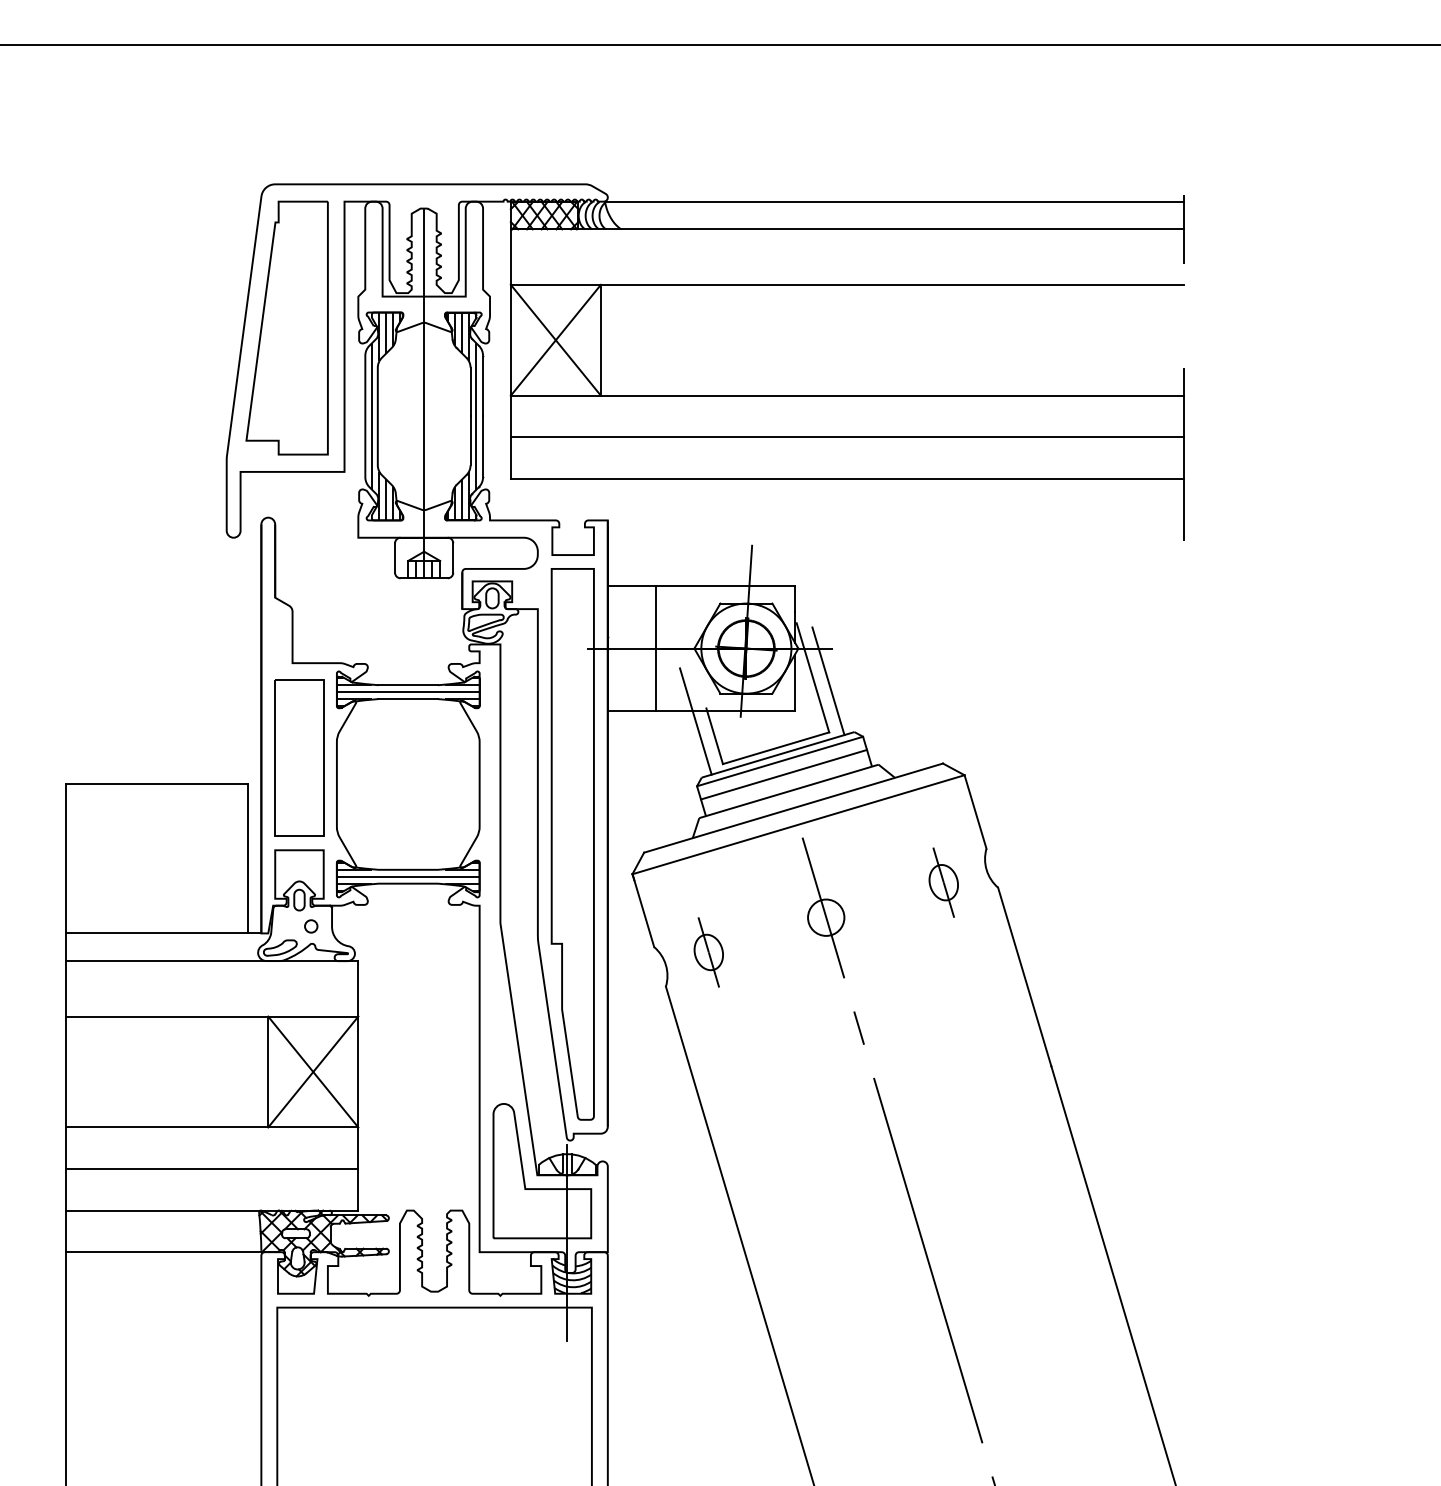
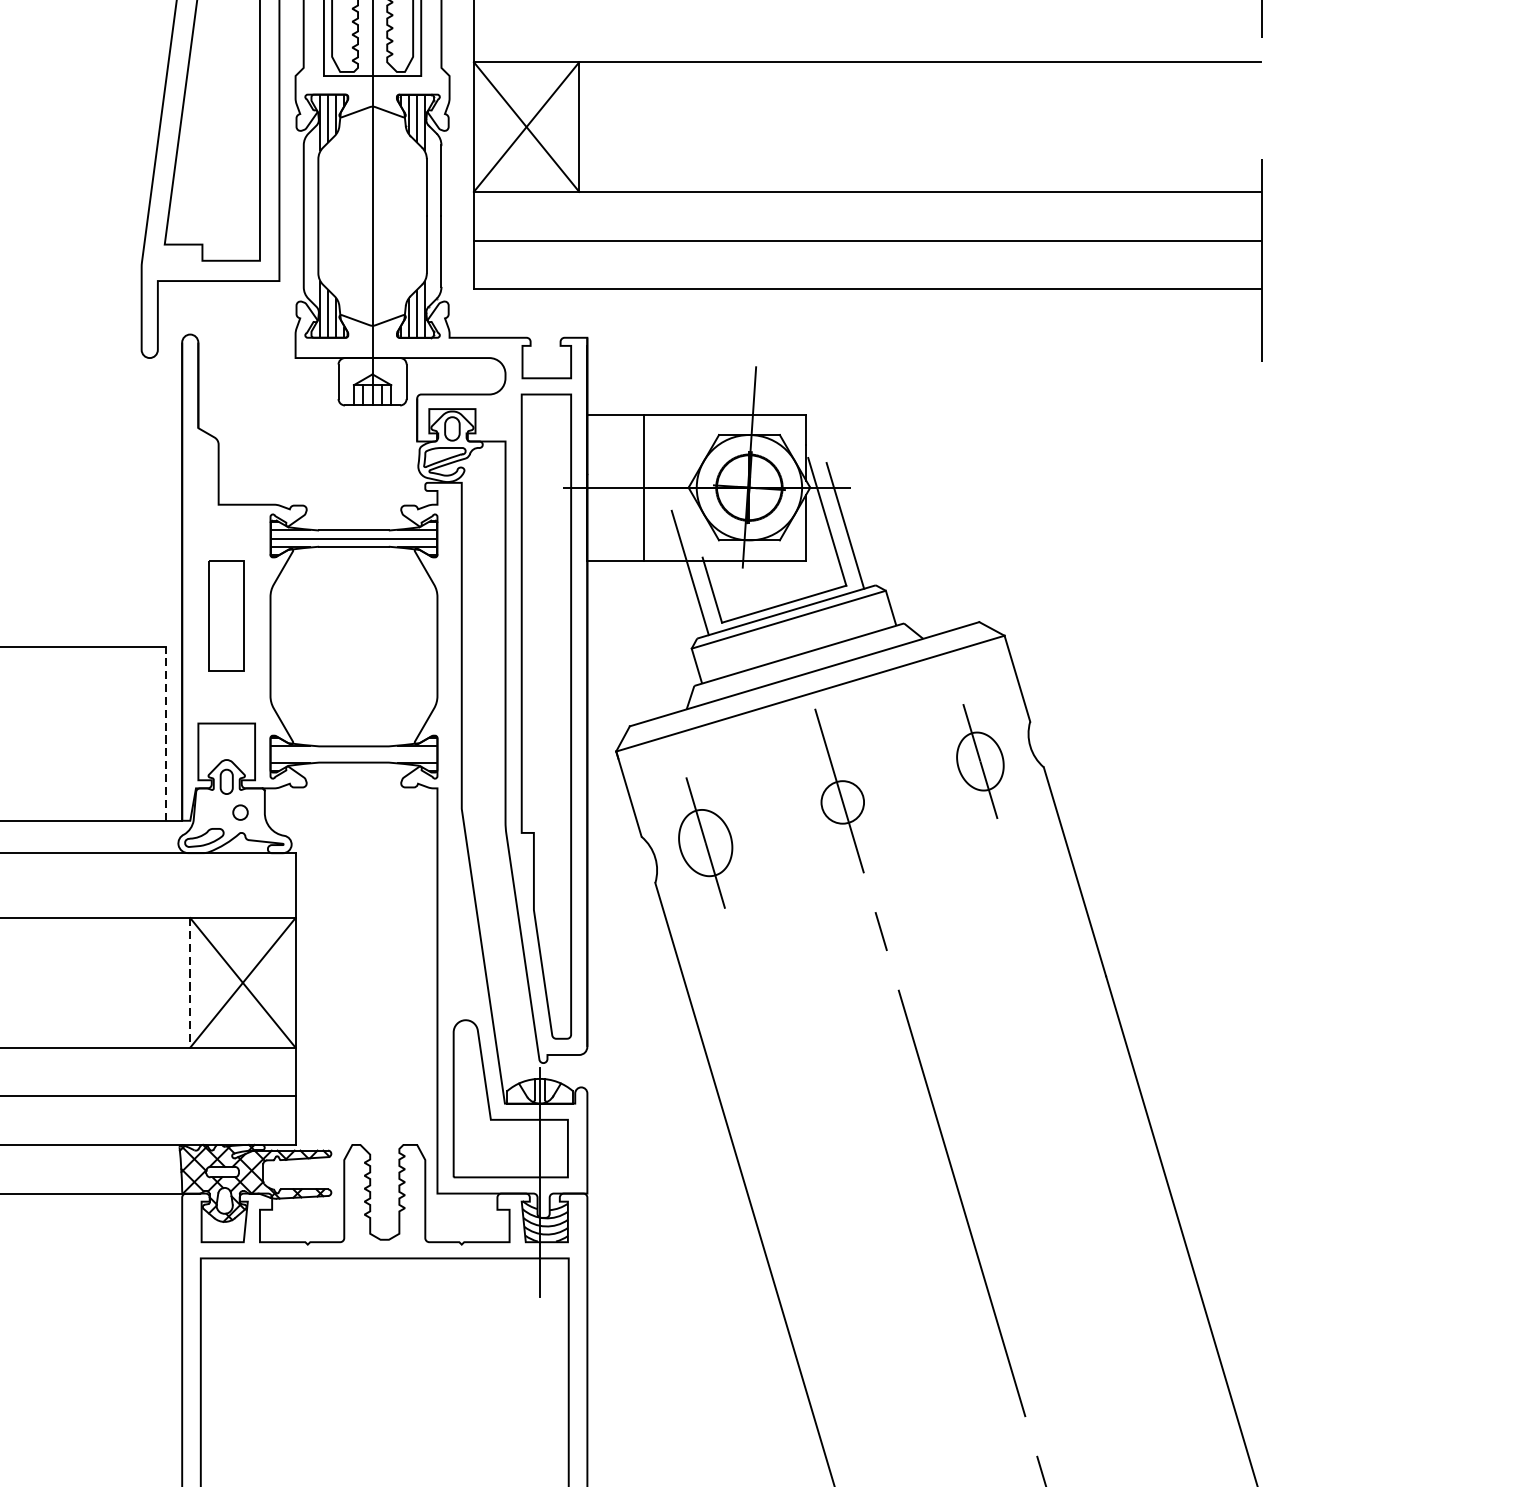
line: (372, 416) -> (312, 216), removed
line: (476, 416) -> (433, 216), removed
part: (299, 757) -> (226, 615), size x0.6
line: (784, 774) -> (793, 634), removed
line: (247, 858) -> (165, 733), solid -> dashed
line: (407, 876) -> (353, 754), removed
part: (943, 882) -> (979, 761), size x1.4
part: (708, 952) -> (705, 843), size x1.6
line: (268, 1072) -> (190, 983), solid -> dashed

